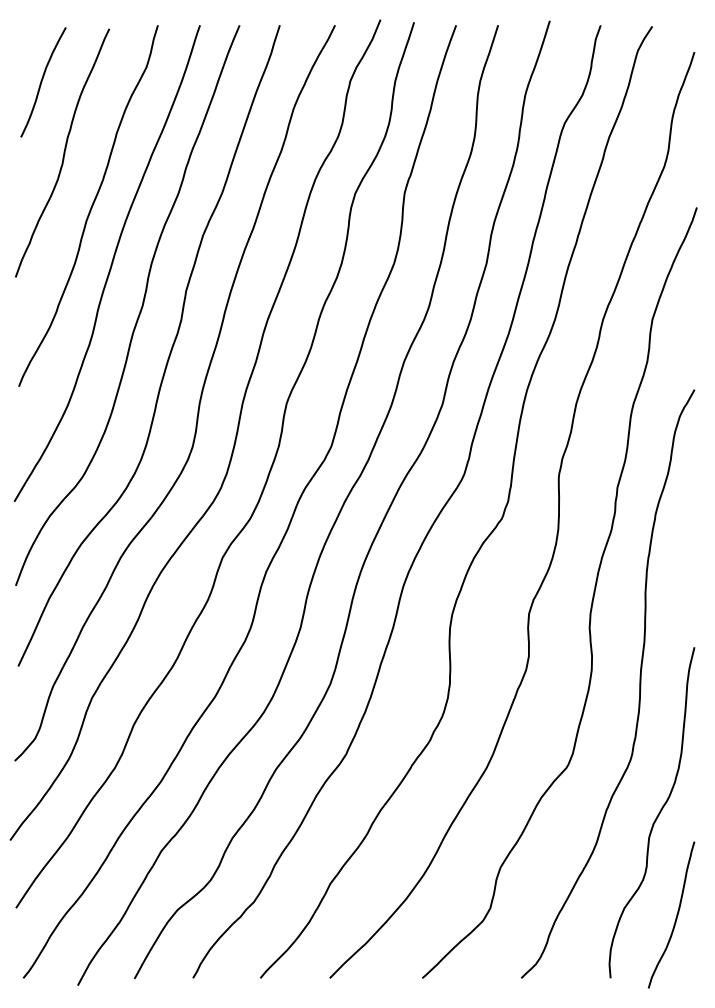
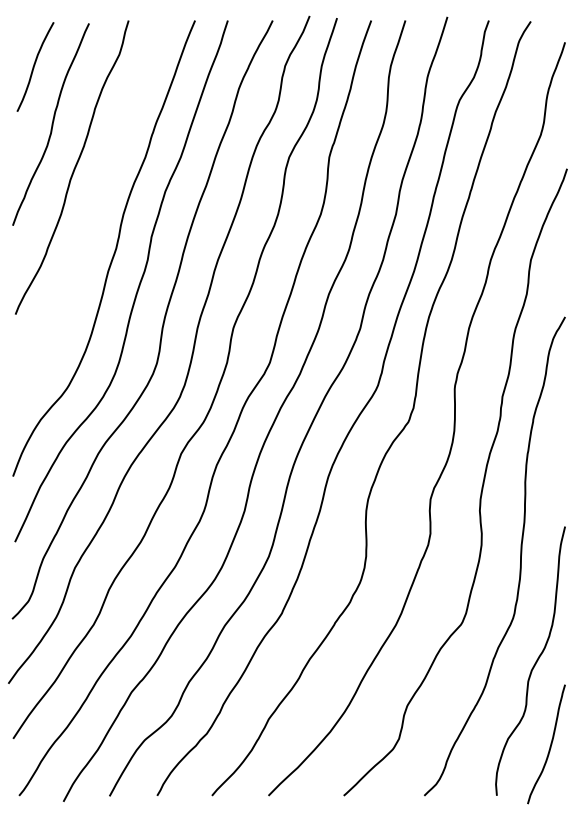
curve: (109, 266) -> (89, 216), removed

